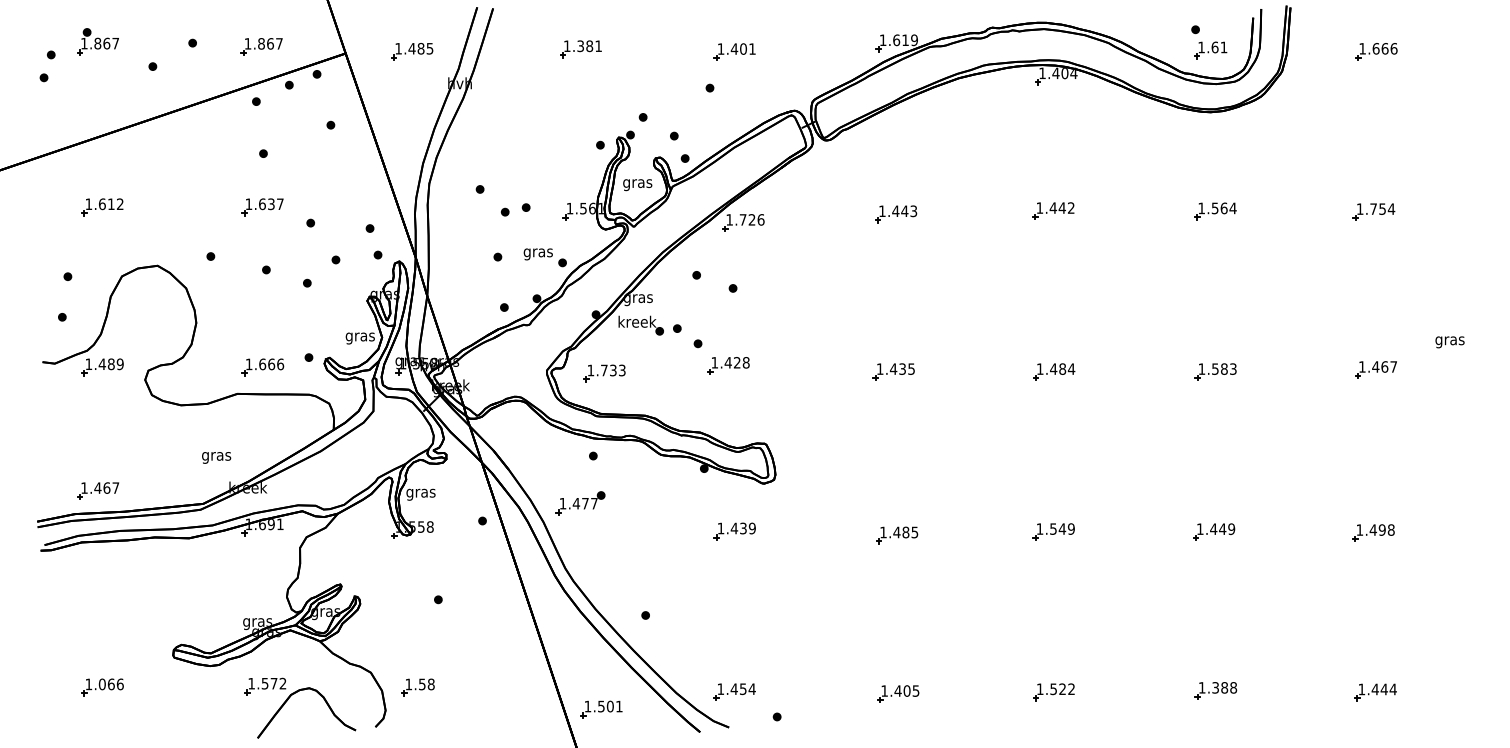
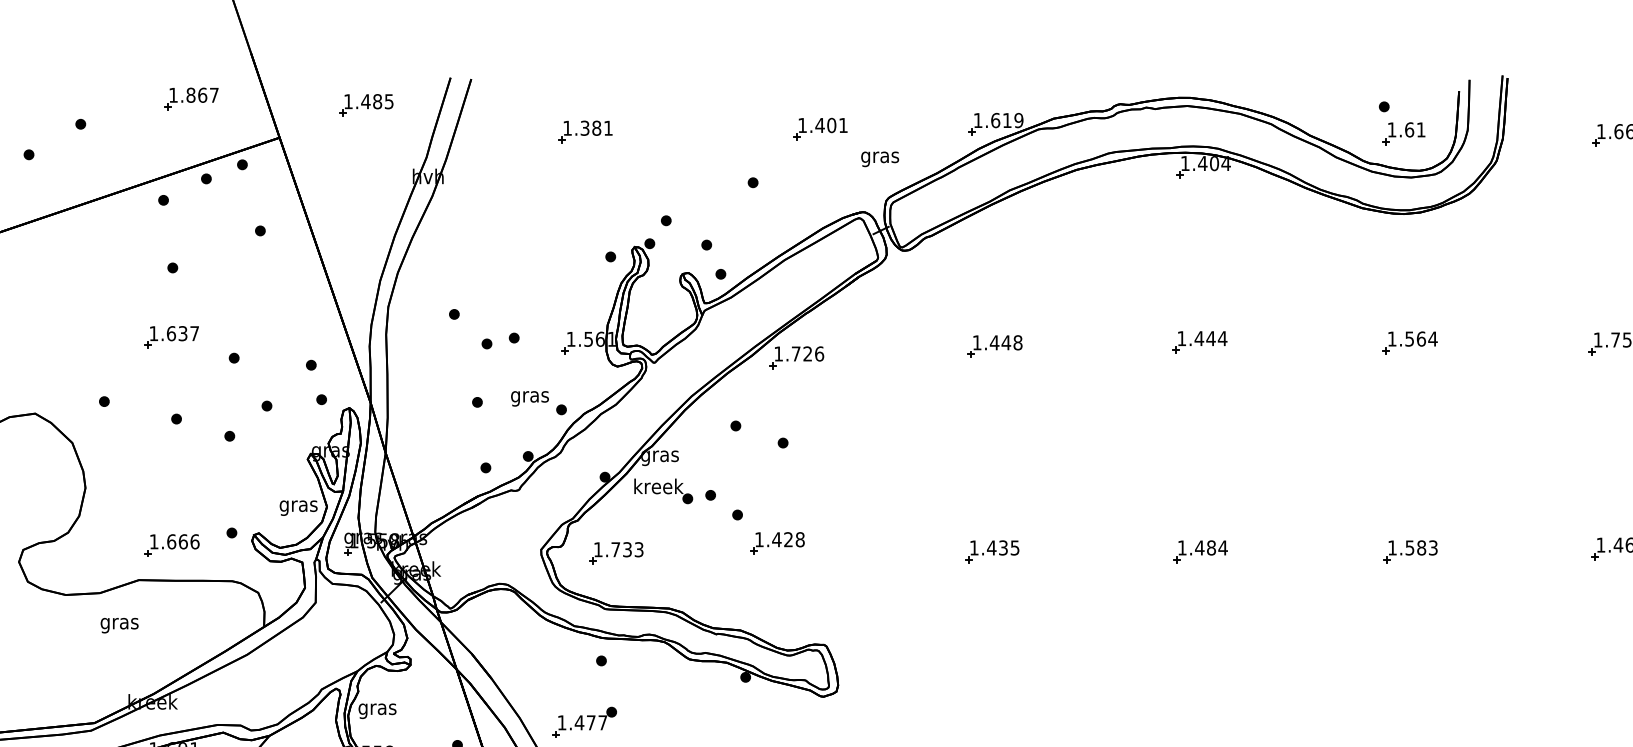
part: (261, 46) -> (191, 98), moved
part: (412, 51) -> (366, 105), moved
part: (734, 51) -> (820, 128), moved
text: (637, 185) -> (879, 159), moved
text: (1070, 207) -> (1221, 337), 1.442 -> 1.444
text: (913, 211) -> (1017, 343), 1.443 -> 1.448
text: (216, 457) -> (119, 625), moved

